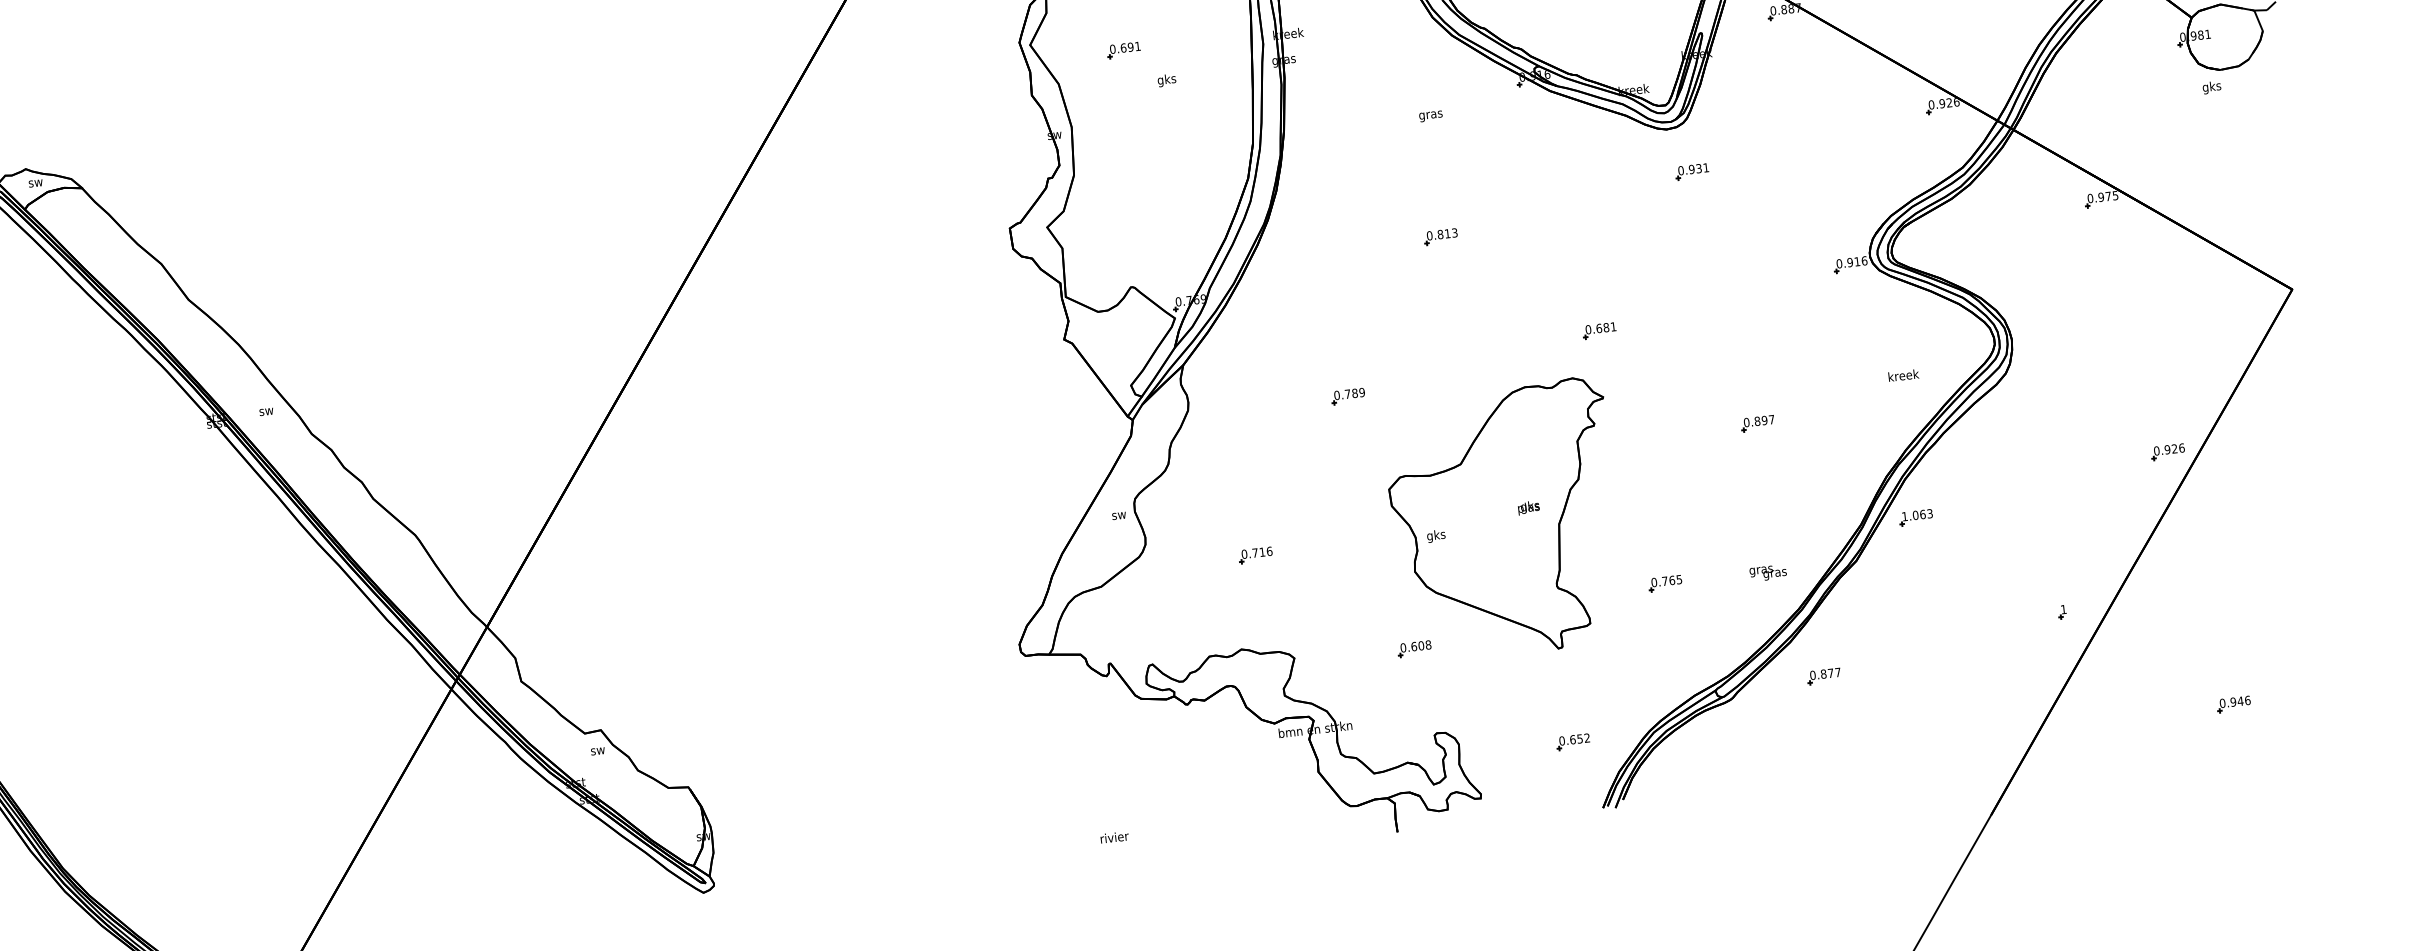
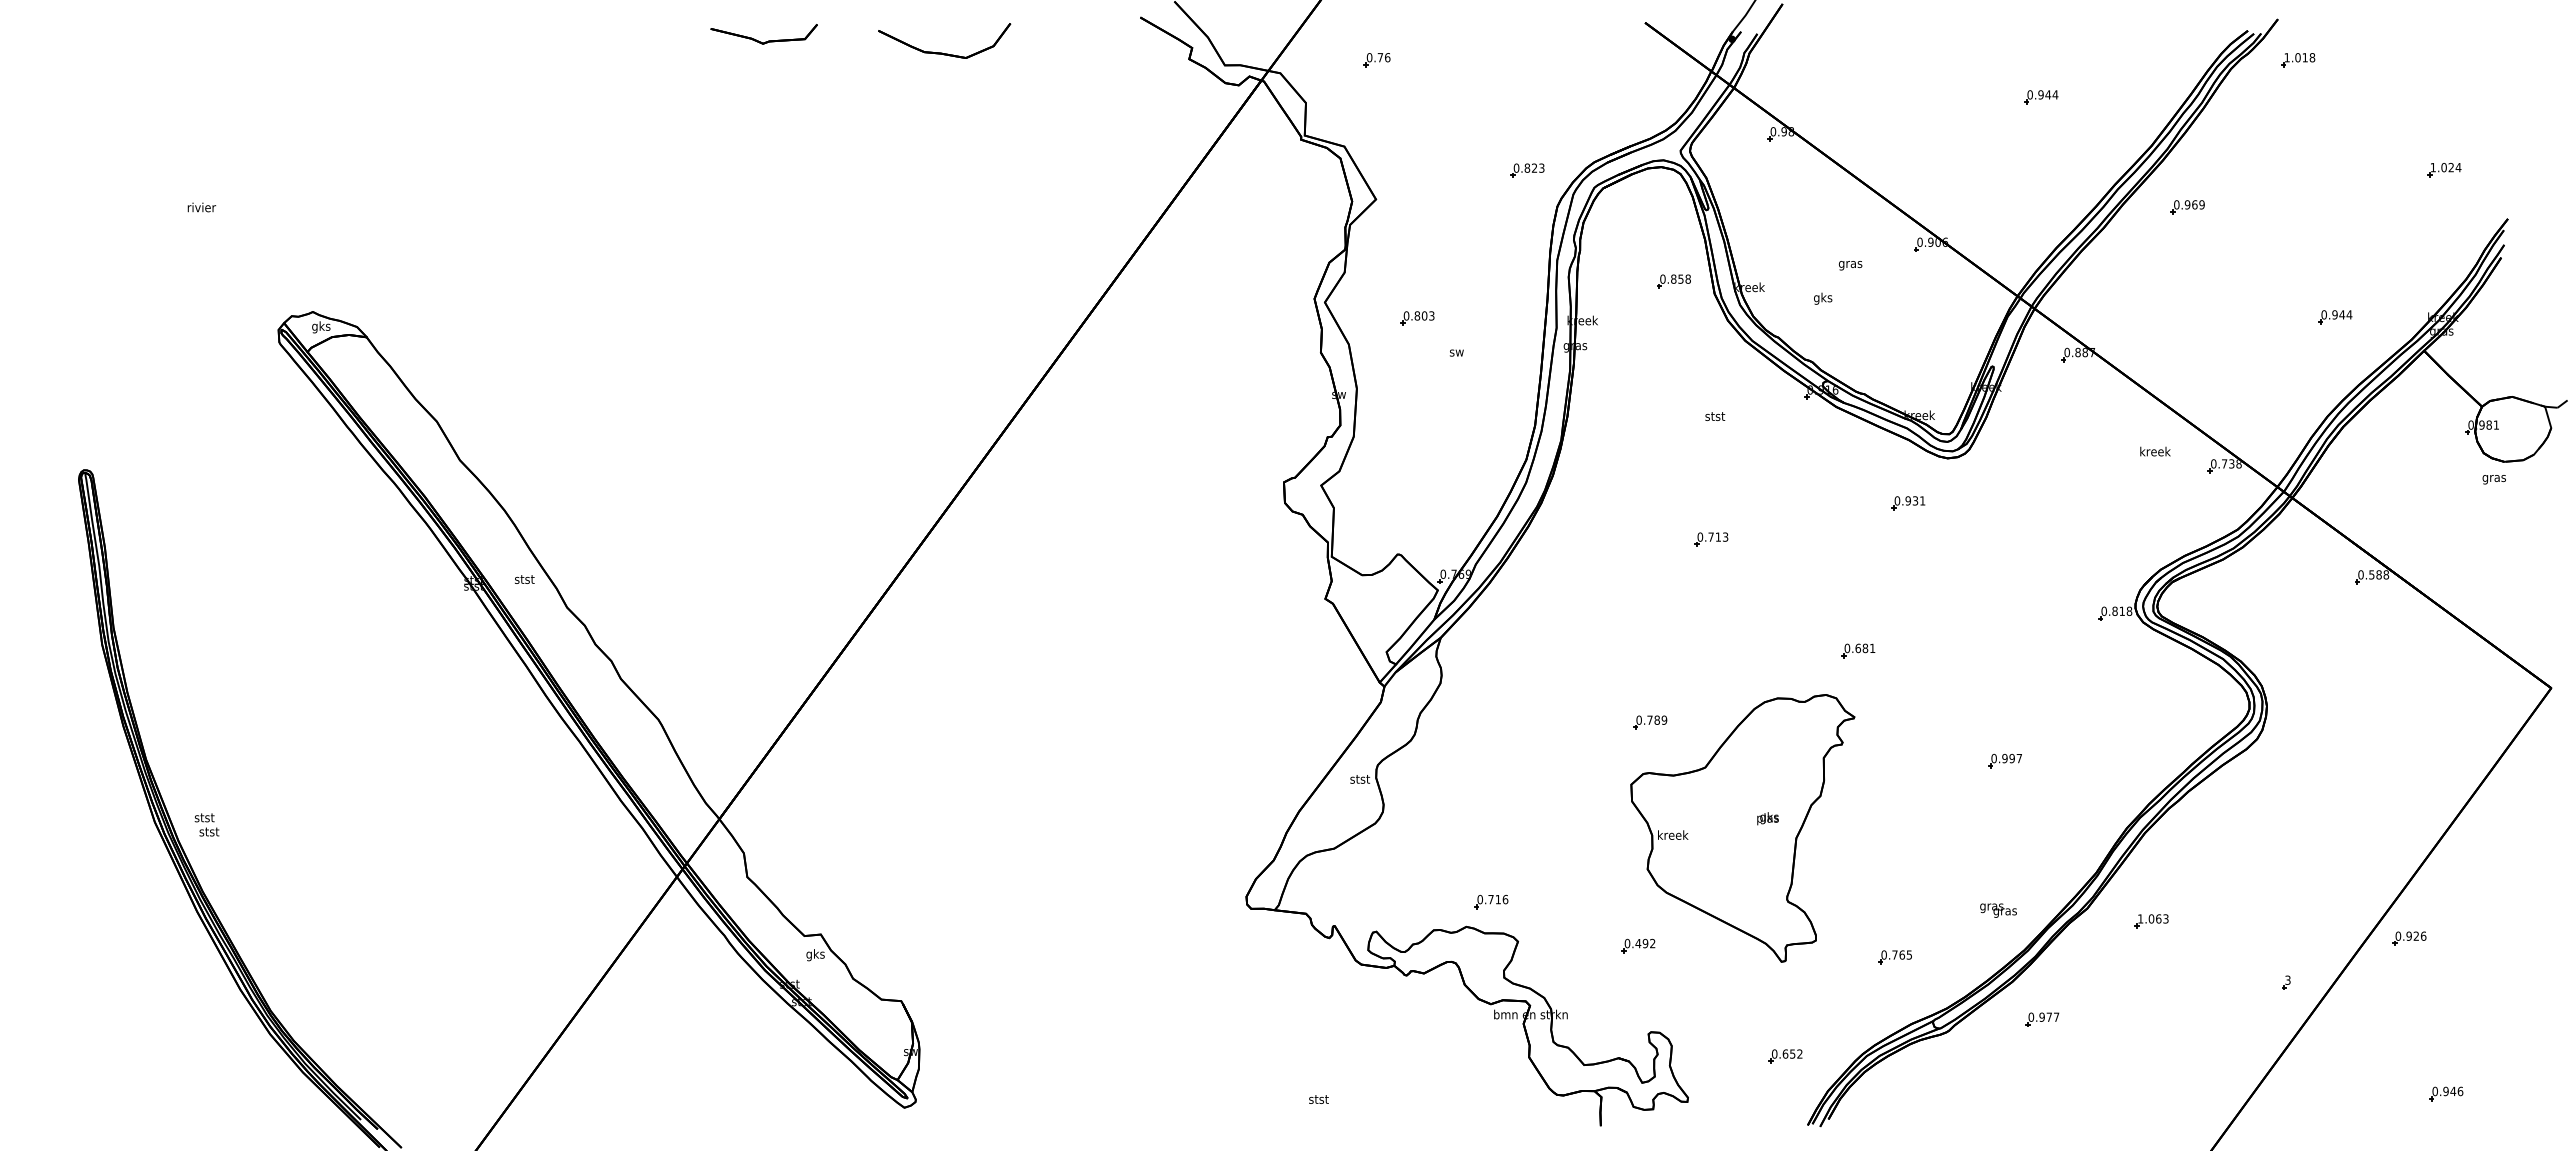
text: (1130, 46) -> (1424, 315), 0.691 -> 0.803
text: (1166, 80) -> (1456, 353), gks -> sw
text: (2211, 87) -> (2493, 478), gks -> gras
text: (1949, 102) -> (2231, 463), 0.926 -> 0.738
text: (1430, 115) -> (1714, 417), gras -> stst
part: (1692, 172) -> (1908, 503), moved
text: (36, 183) -> (321, 327), sw -> gks
text: (2108, 196) -> (2379, 574), 0.975 -> 0.588
text: (1439, 234) -> (1710, 536), 0.813 -> 0.713
text: (1857, 260) -> (2122, 610), 0.916 -> 0.818
text: (1903, 375) -> (2155, 451), moved
part: (1348, 396) -> (1650, 722), moved
text: (266, 410) -> (524, 579), sw -> stst
text: (1757, 421) -> (2004, 758), 0.897 -> 0.997
part: (2168, 451) -> (2409, 938), moved
text: (1119, 515) -> (1360, 779), sw -> stst
part: (1915, 517) -> (2151, 921), moved
text: (1436, 536) -> (1673, 836), gks -> kreek
part: (1255, 554) -> (1491, 901), moved
part: (1664, 583) -> (1894, 957), moved
text: (2063, 608) -> (2287, 979), 1 -> 3
text: (1421, 645) -> (1645, 943), 0.608 -> 0.492
text: (1822, 673) -> (2041, 1016), 0.877 -> 0.977
text: (597, 751) -> (815, 955), sw -> gks
text: (1114, 836) -> (1319, 1098), rivier -> stst

